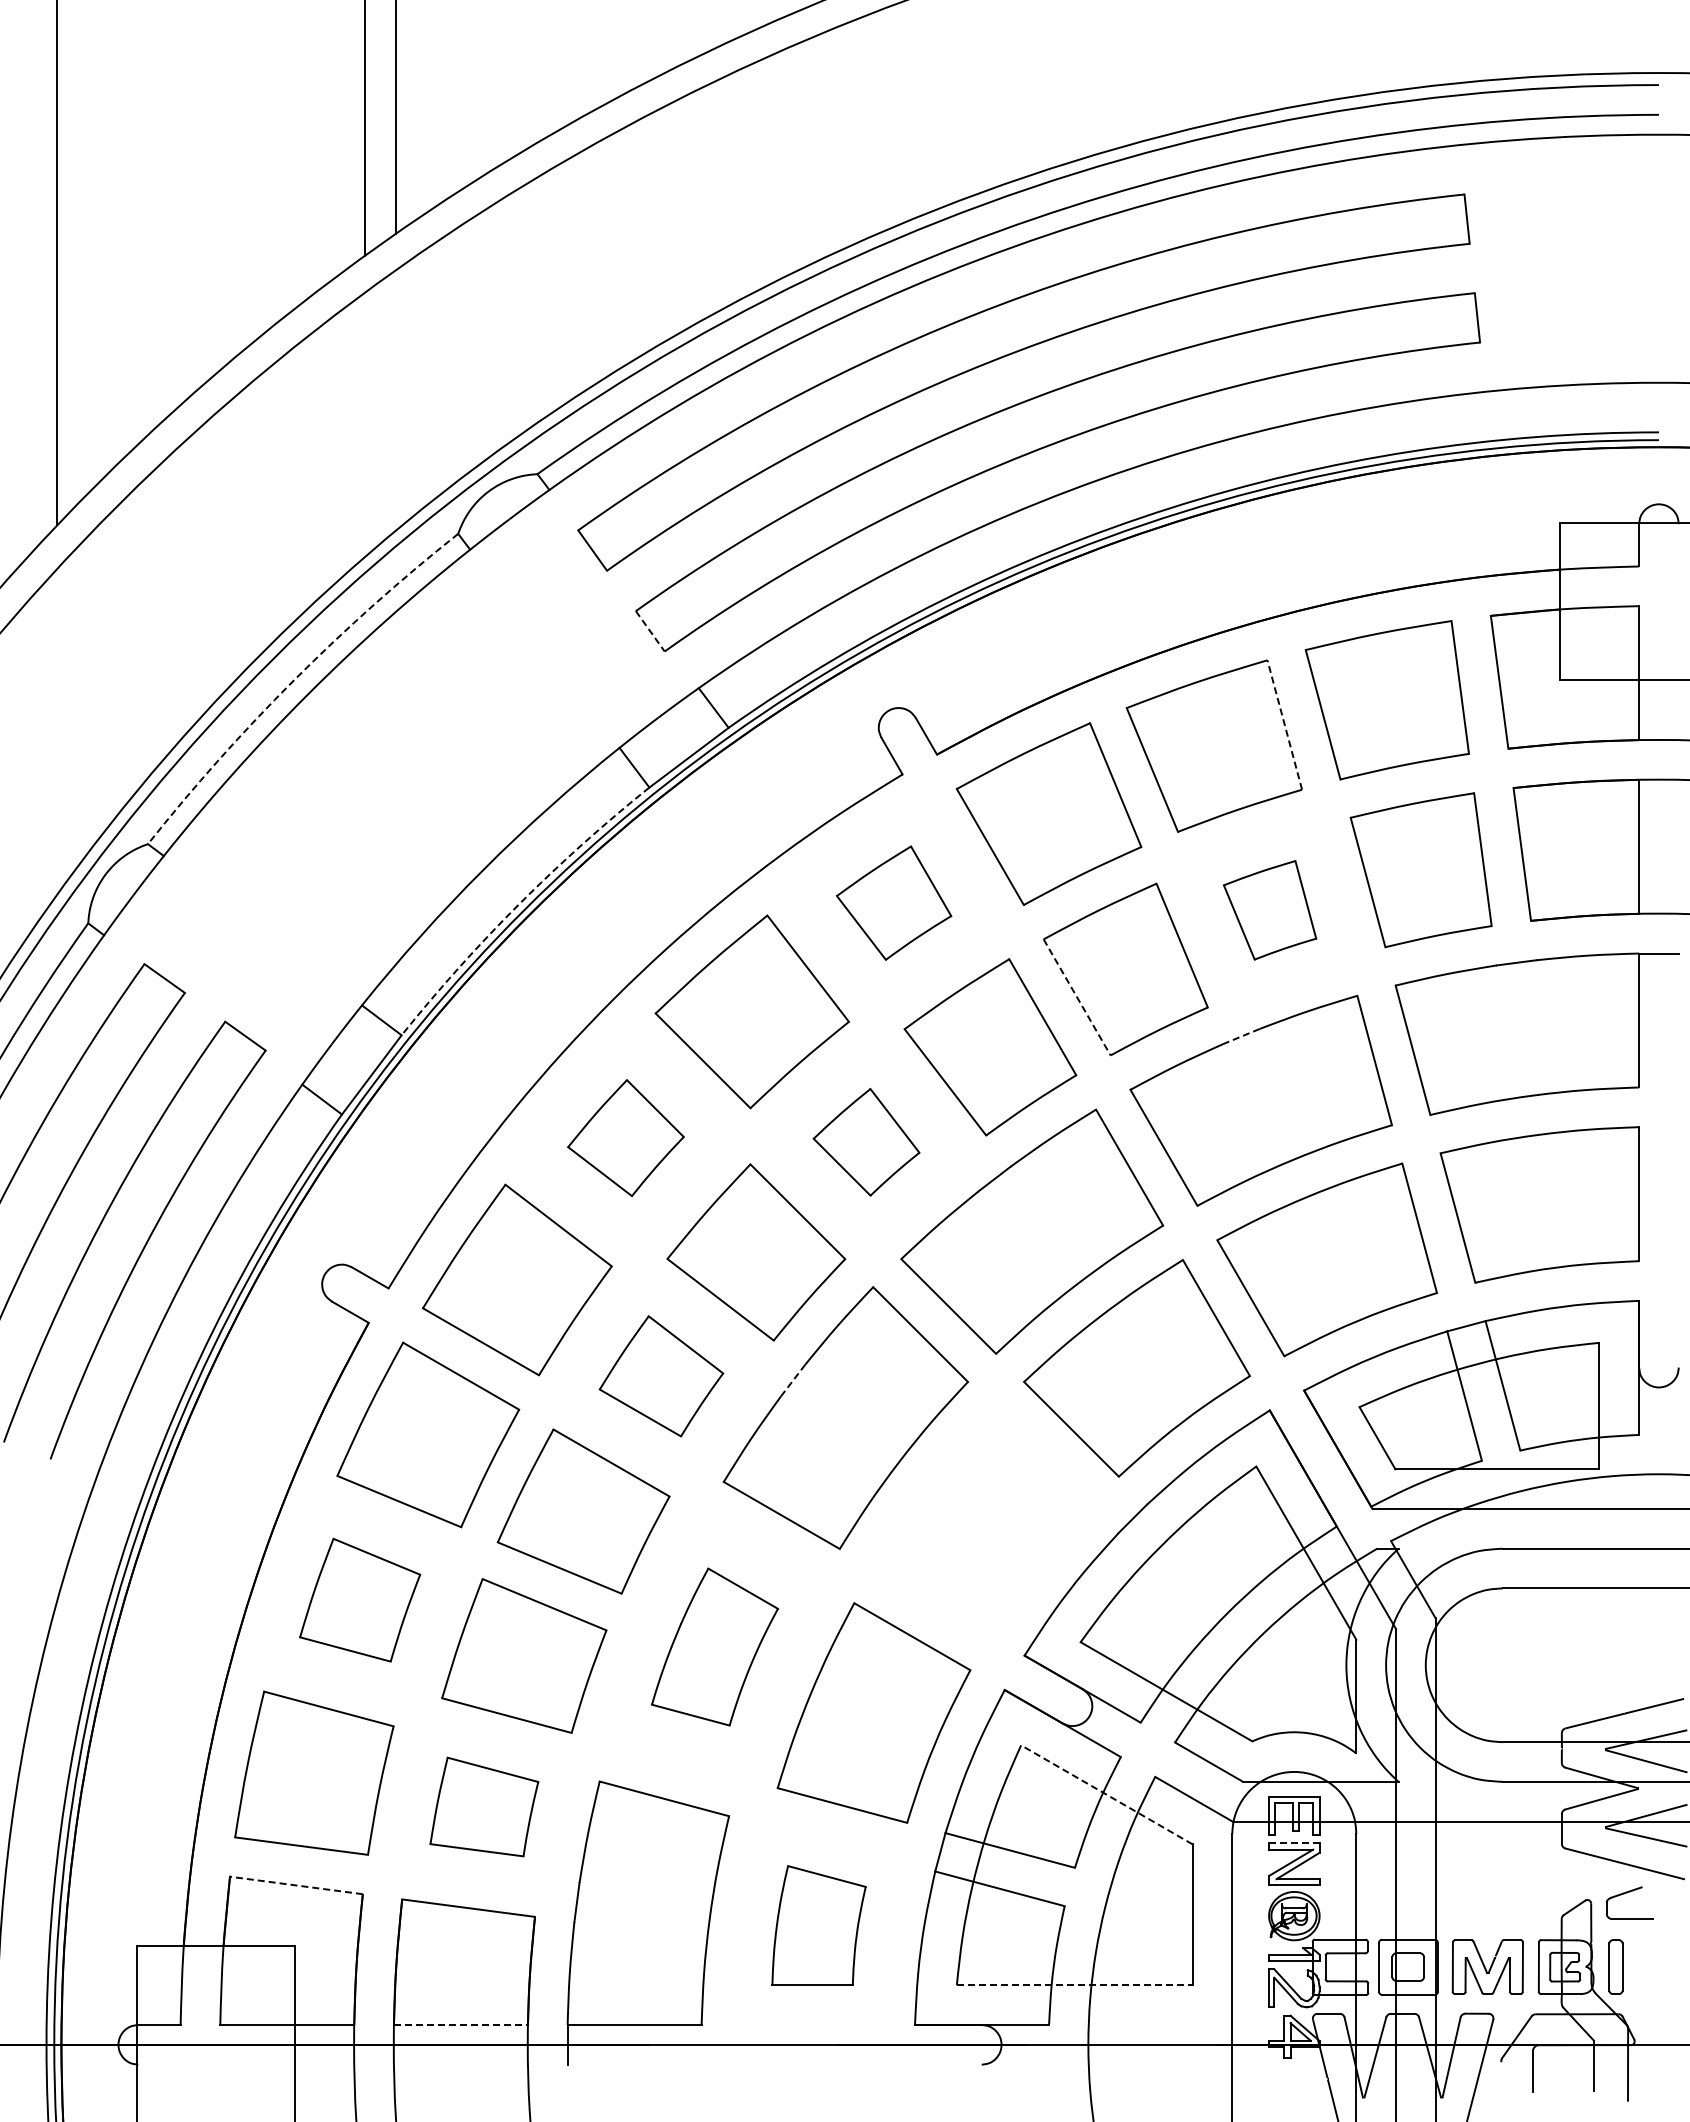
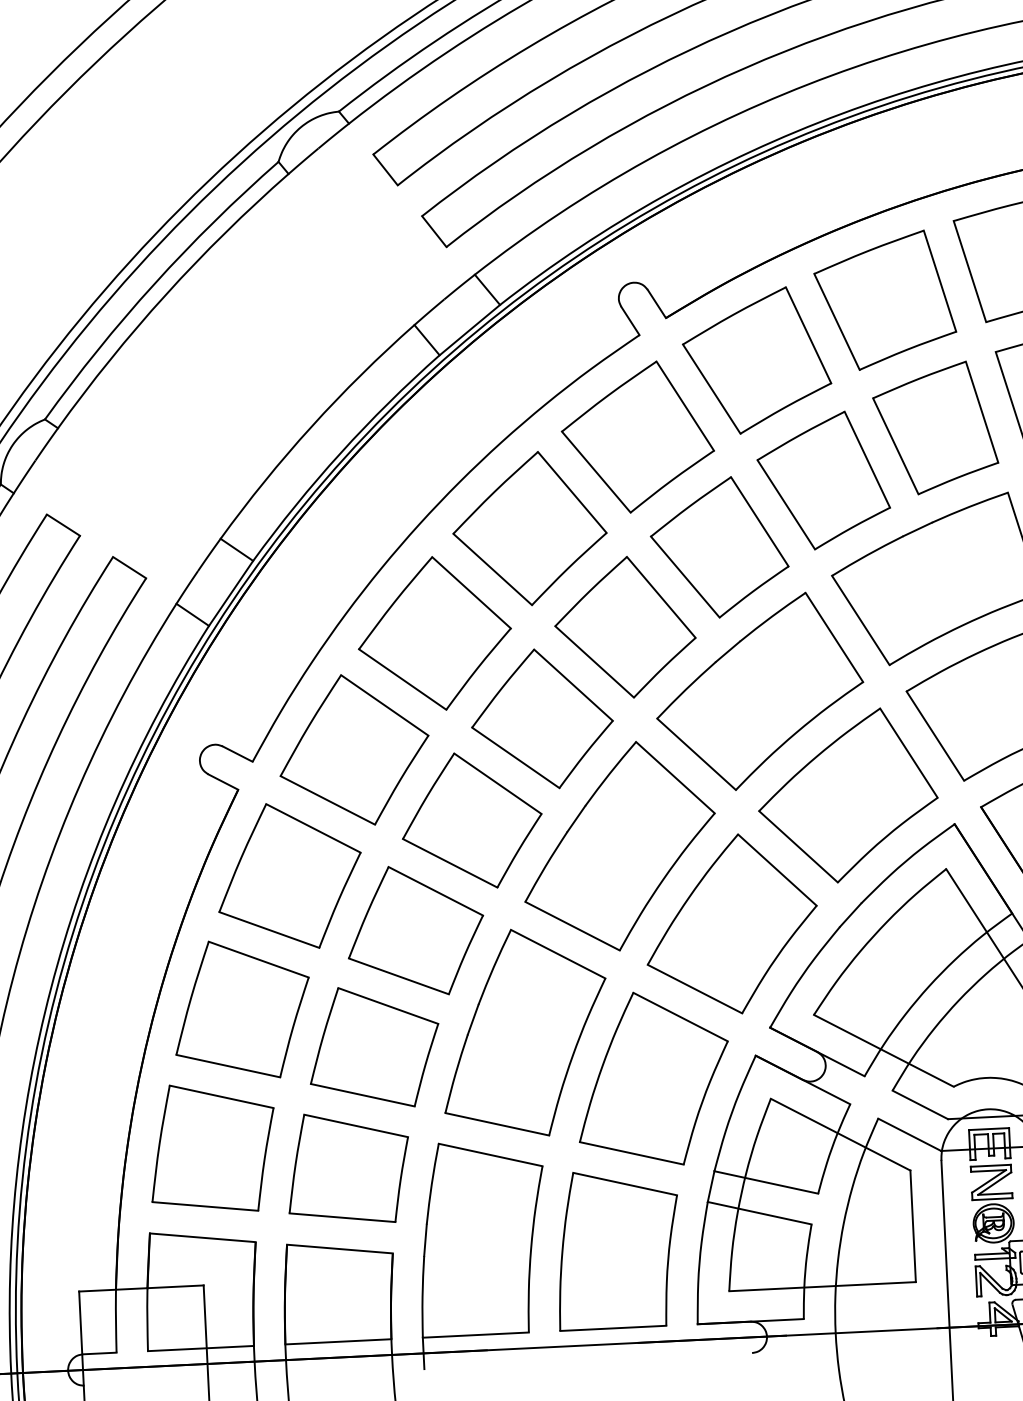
line: (650, 631) -> (434, 231), dashed -> solid
arc: (294, 680) -> (154, 284), dashed -> solid
line: (1284, 725) -> (939, 281), dashed -> solid
part: (893, 902) -> (637, 436), size x1.67
arc: (518, 904) -> (340, 452), dashed -> solid
part: (1269, 910) -> (935, 428), size x1.67
line: (1077, 997) -> (786, 504), dashed -> solid
line: (1241, 1036) -> (917, 529), dashed -> solid
part: (625, 1137) -> (434, 633), size x1.67
part: (866, 1142) -> (625, 627), size x1.67
part: (661, 1376) -> (472, 820), size x1.43
line: (793, 1380) -> (576, 818), dashed -> solid
part: (982, 1522) -> (731, 923), added
part: (359, 1599) -> (241, 1009), size x1.43
part: (714, 1646) -> (524, 1032), size x1.67
line: (1106, 1794) -> (840, 1134), dashed -> solid
part: (484, 1806) -> (348, 1168), size x1.43
line: (1294, 1843) -> (991, 1165), dashed -> solid
line: (296, 1885) -> (202, 1237), dashed -> solid
part: (818, 1925) -> (617, 1249), size x1.67
line: (1074, 1985) -> (822, 1286), dashed -> solid
line: (461, 2024) -> (338, 1341), dashed -> solid

